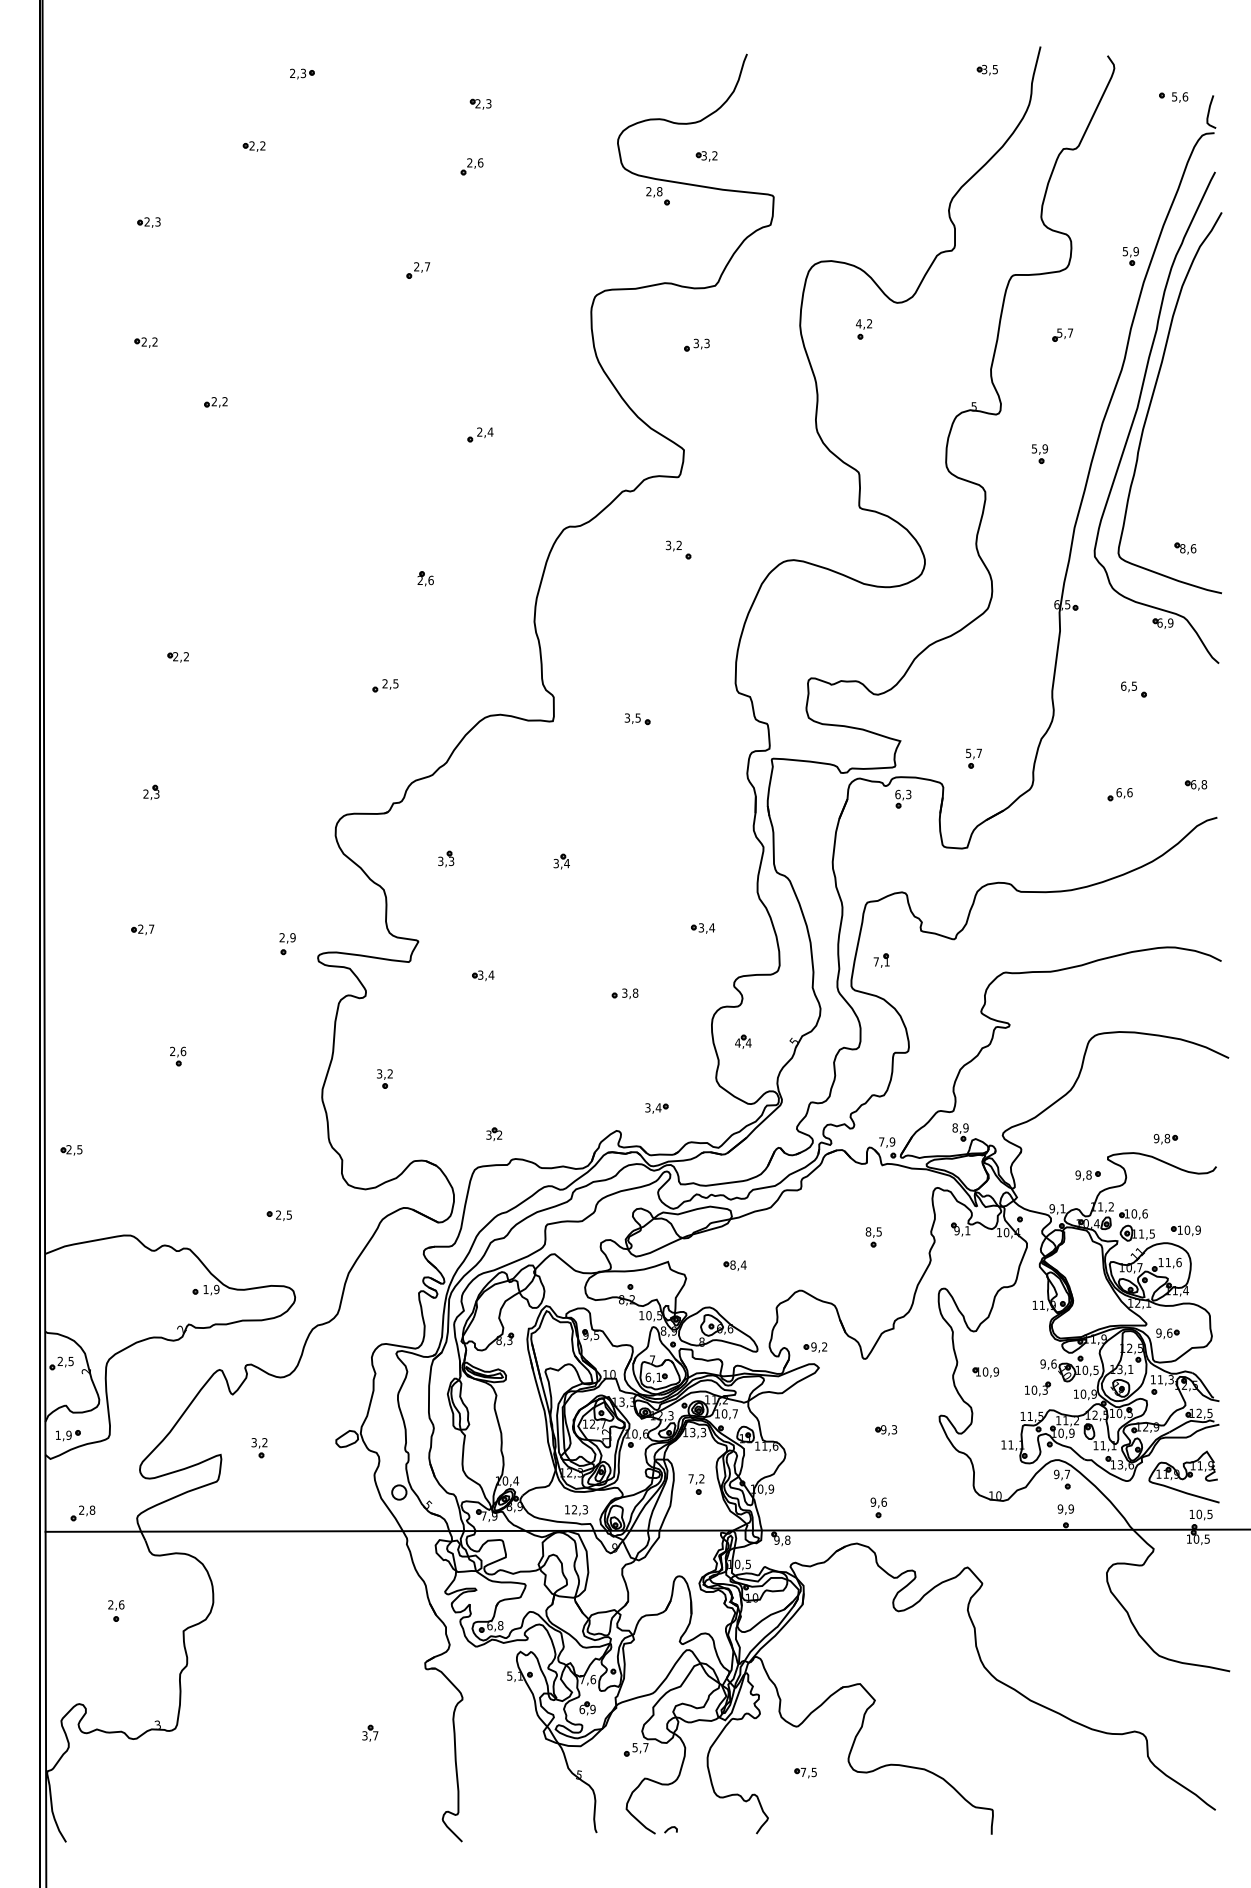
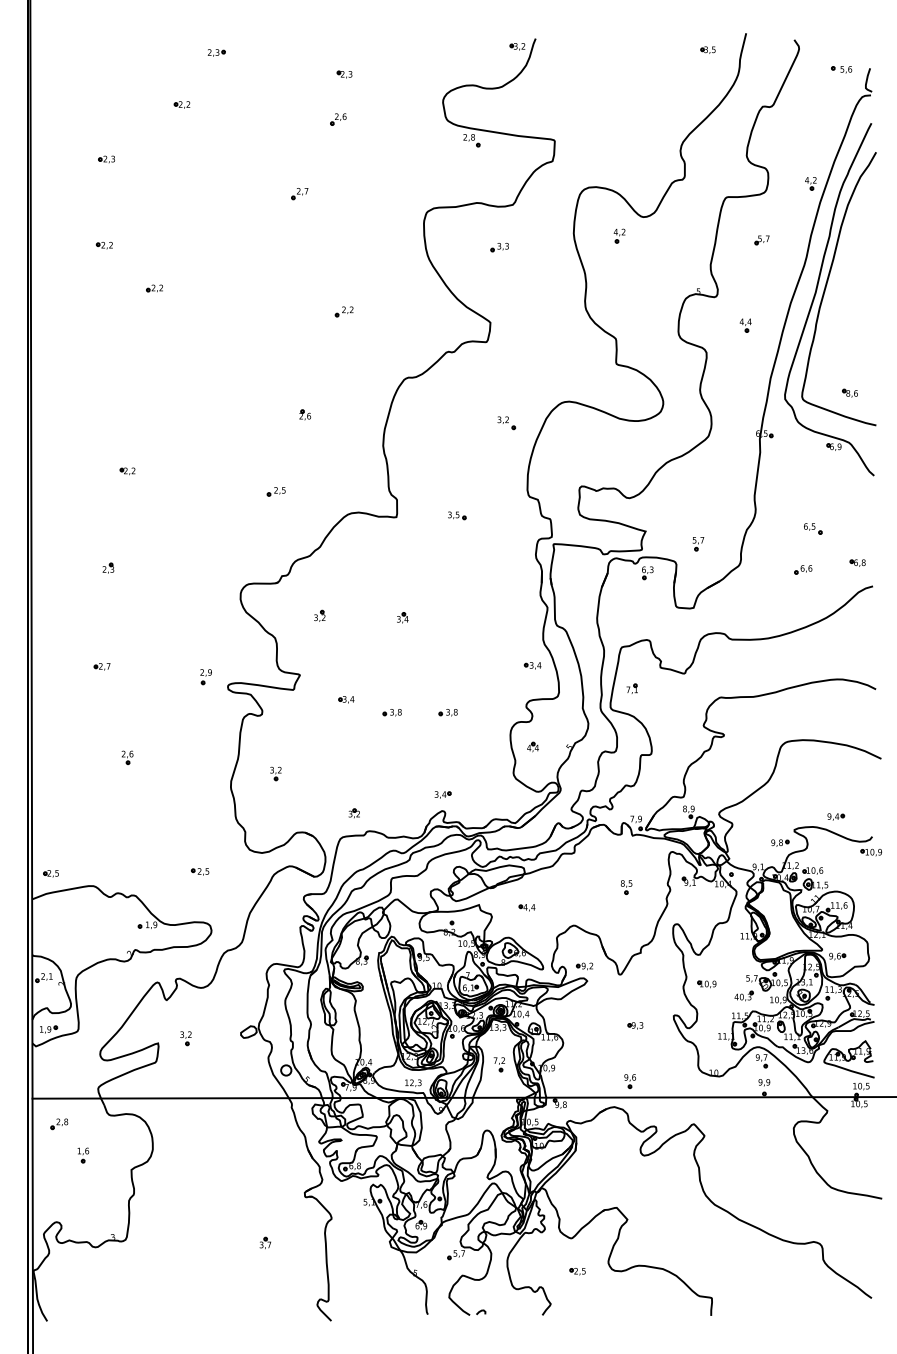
part: (706, 156) -> (517, 46), moved
text: (1130, 251) -> (810, 180), 5,9 -> 4,2
text: (490, 431) -> (351, 309), 2,4 -> 2,2
text: (1039, 448) -> (745, 321), 5,9 -> 4,4
part: (678, 549) -> (506, 422), moved
part: (1133, 689) -> (812, 528), moved
text: (451, 861) -> (323, 617), 3,3 -> 3,2
part: (703, 928) -> (533, 665), moved
part: (546, 993) -> (391, 712), added
part: (656, 1108) -> (442, 794), moved
text: (1167, 1138) -> (837, 816), 9,8 -> 9,4
part: (71, 1150) -> (51, 873), moved
part: (1185, 1230) -> (870, 852), moved
text: (732, 1264) -> (525, 906), 8,4 -> 4,4
text: (70, 1361) -> (50, 976), 2,5 -> 2,1
text: (1048, 1363) -> (751, 977), 9,6 -> 5,7
text: (1027, 1389) -> (736, 996), 10,3 -> 40,3
text: (735, 1413) -> (527, 1013), 10,7 -> 10,4
part: (82, 1513) -> (59, 1124), moved
text: (110, 1604) -> (79, 1150), 2,6 -> 1,6
text: (803, 1771) -> (576, 1270), 7,5 -> 2,5

